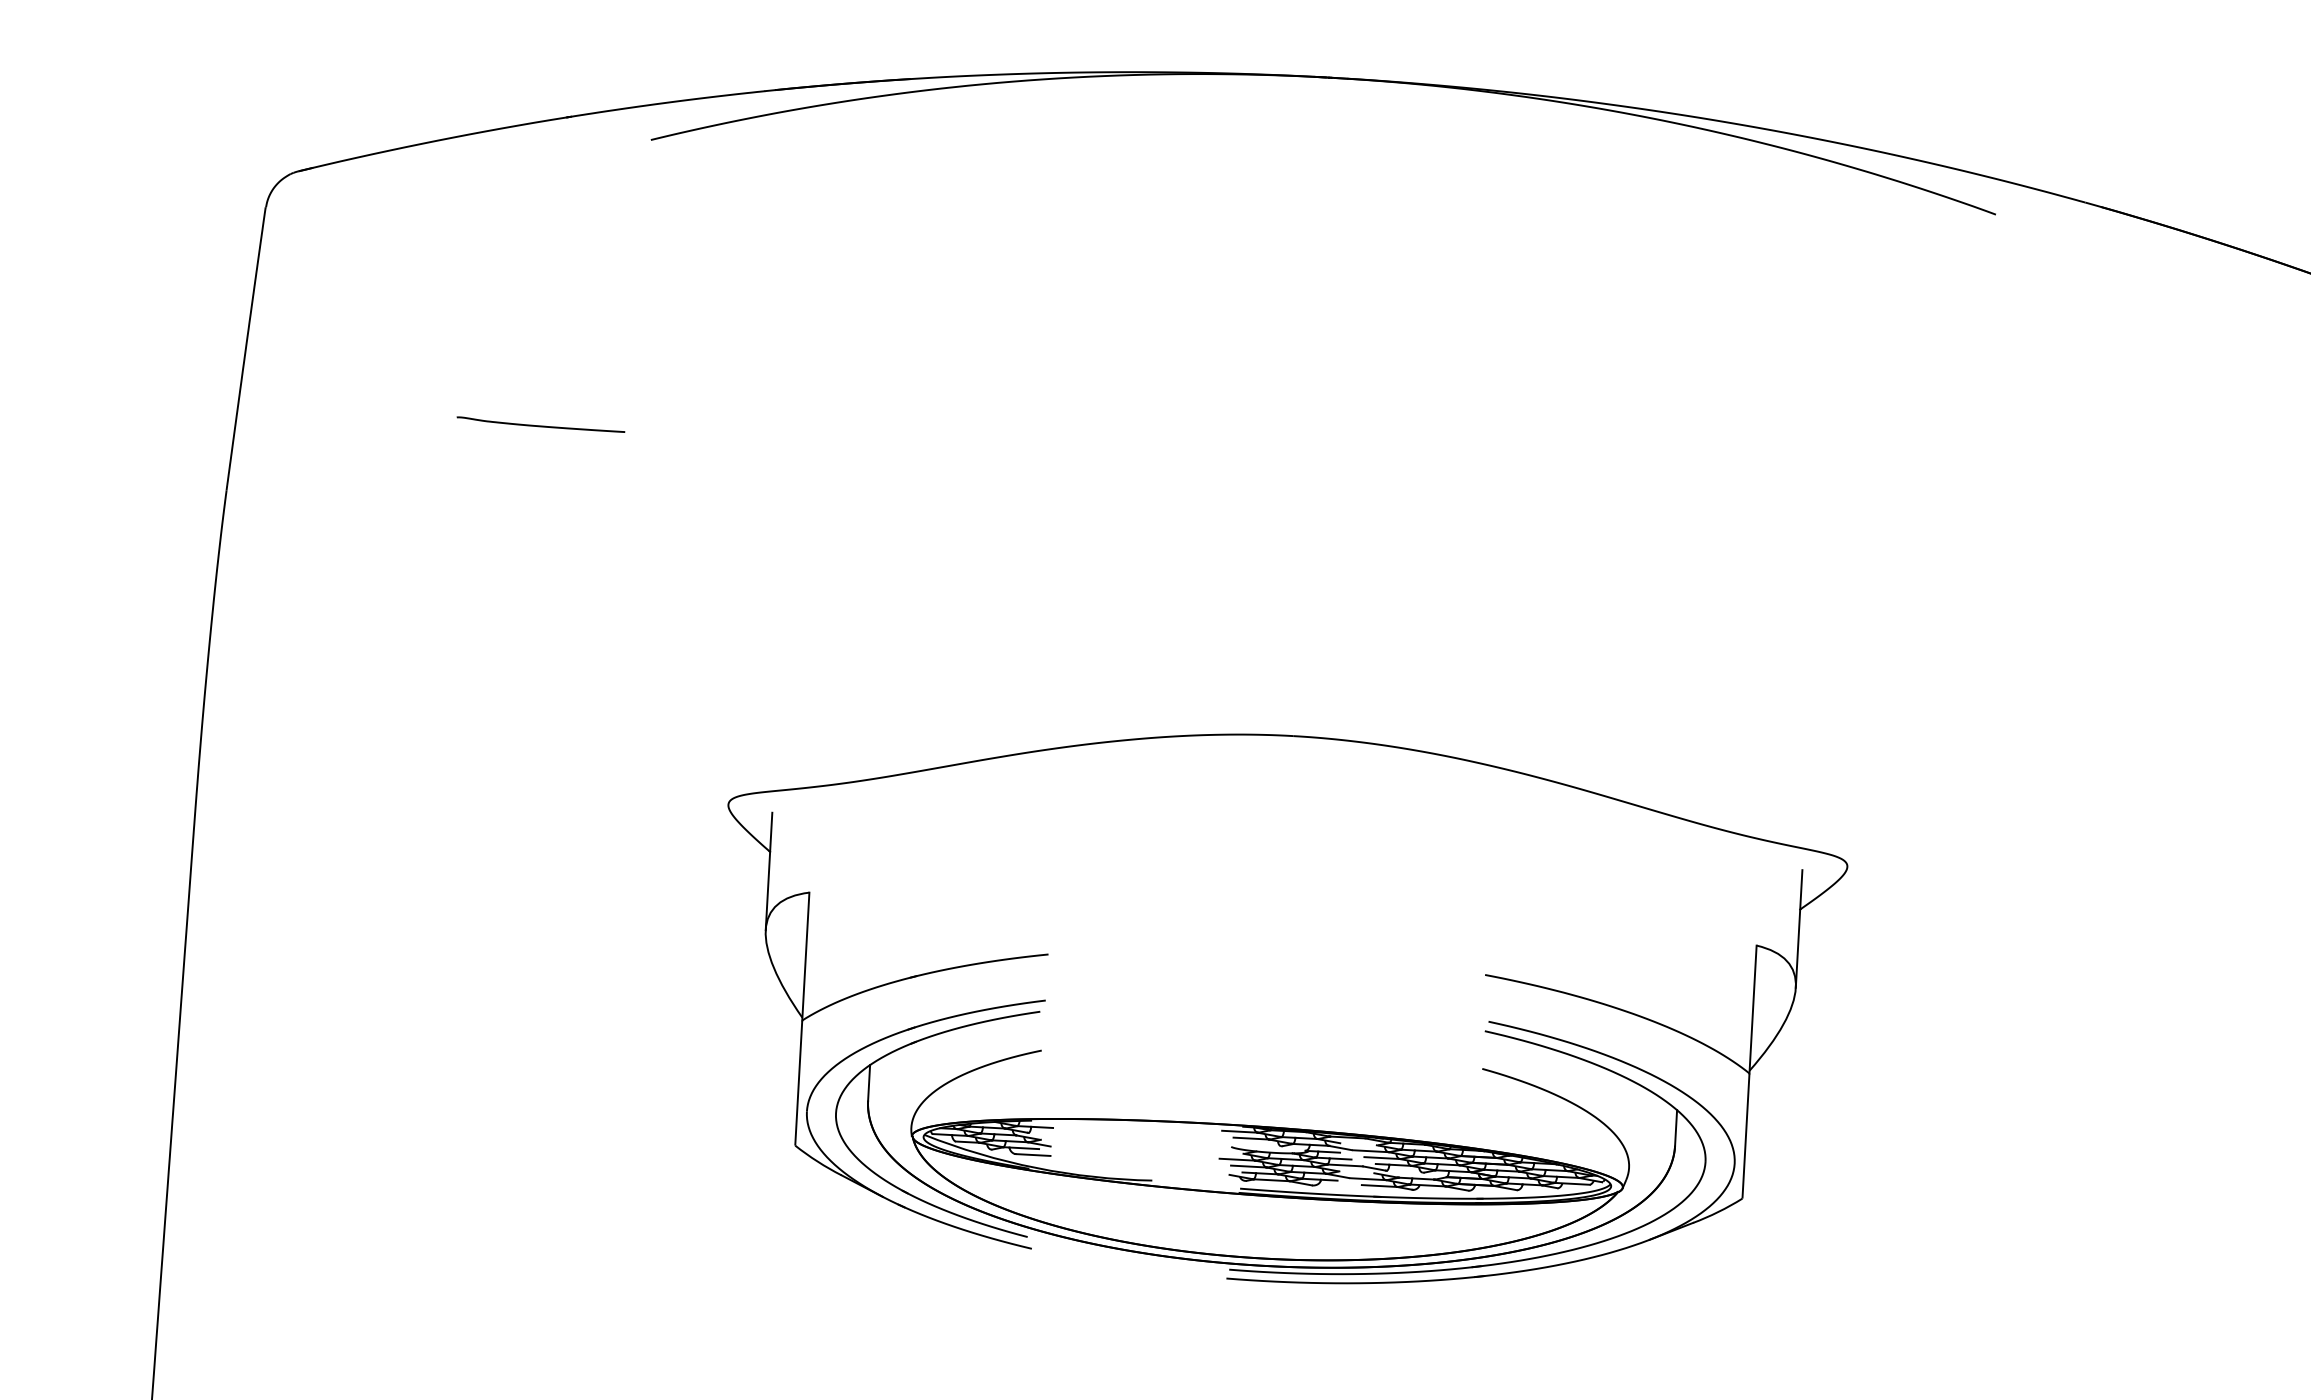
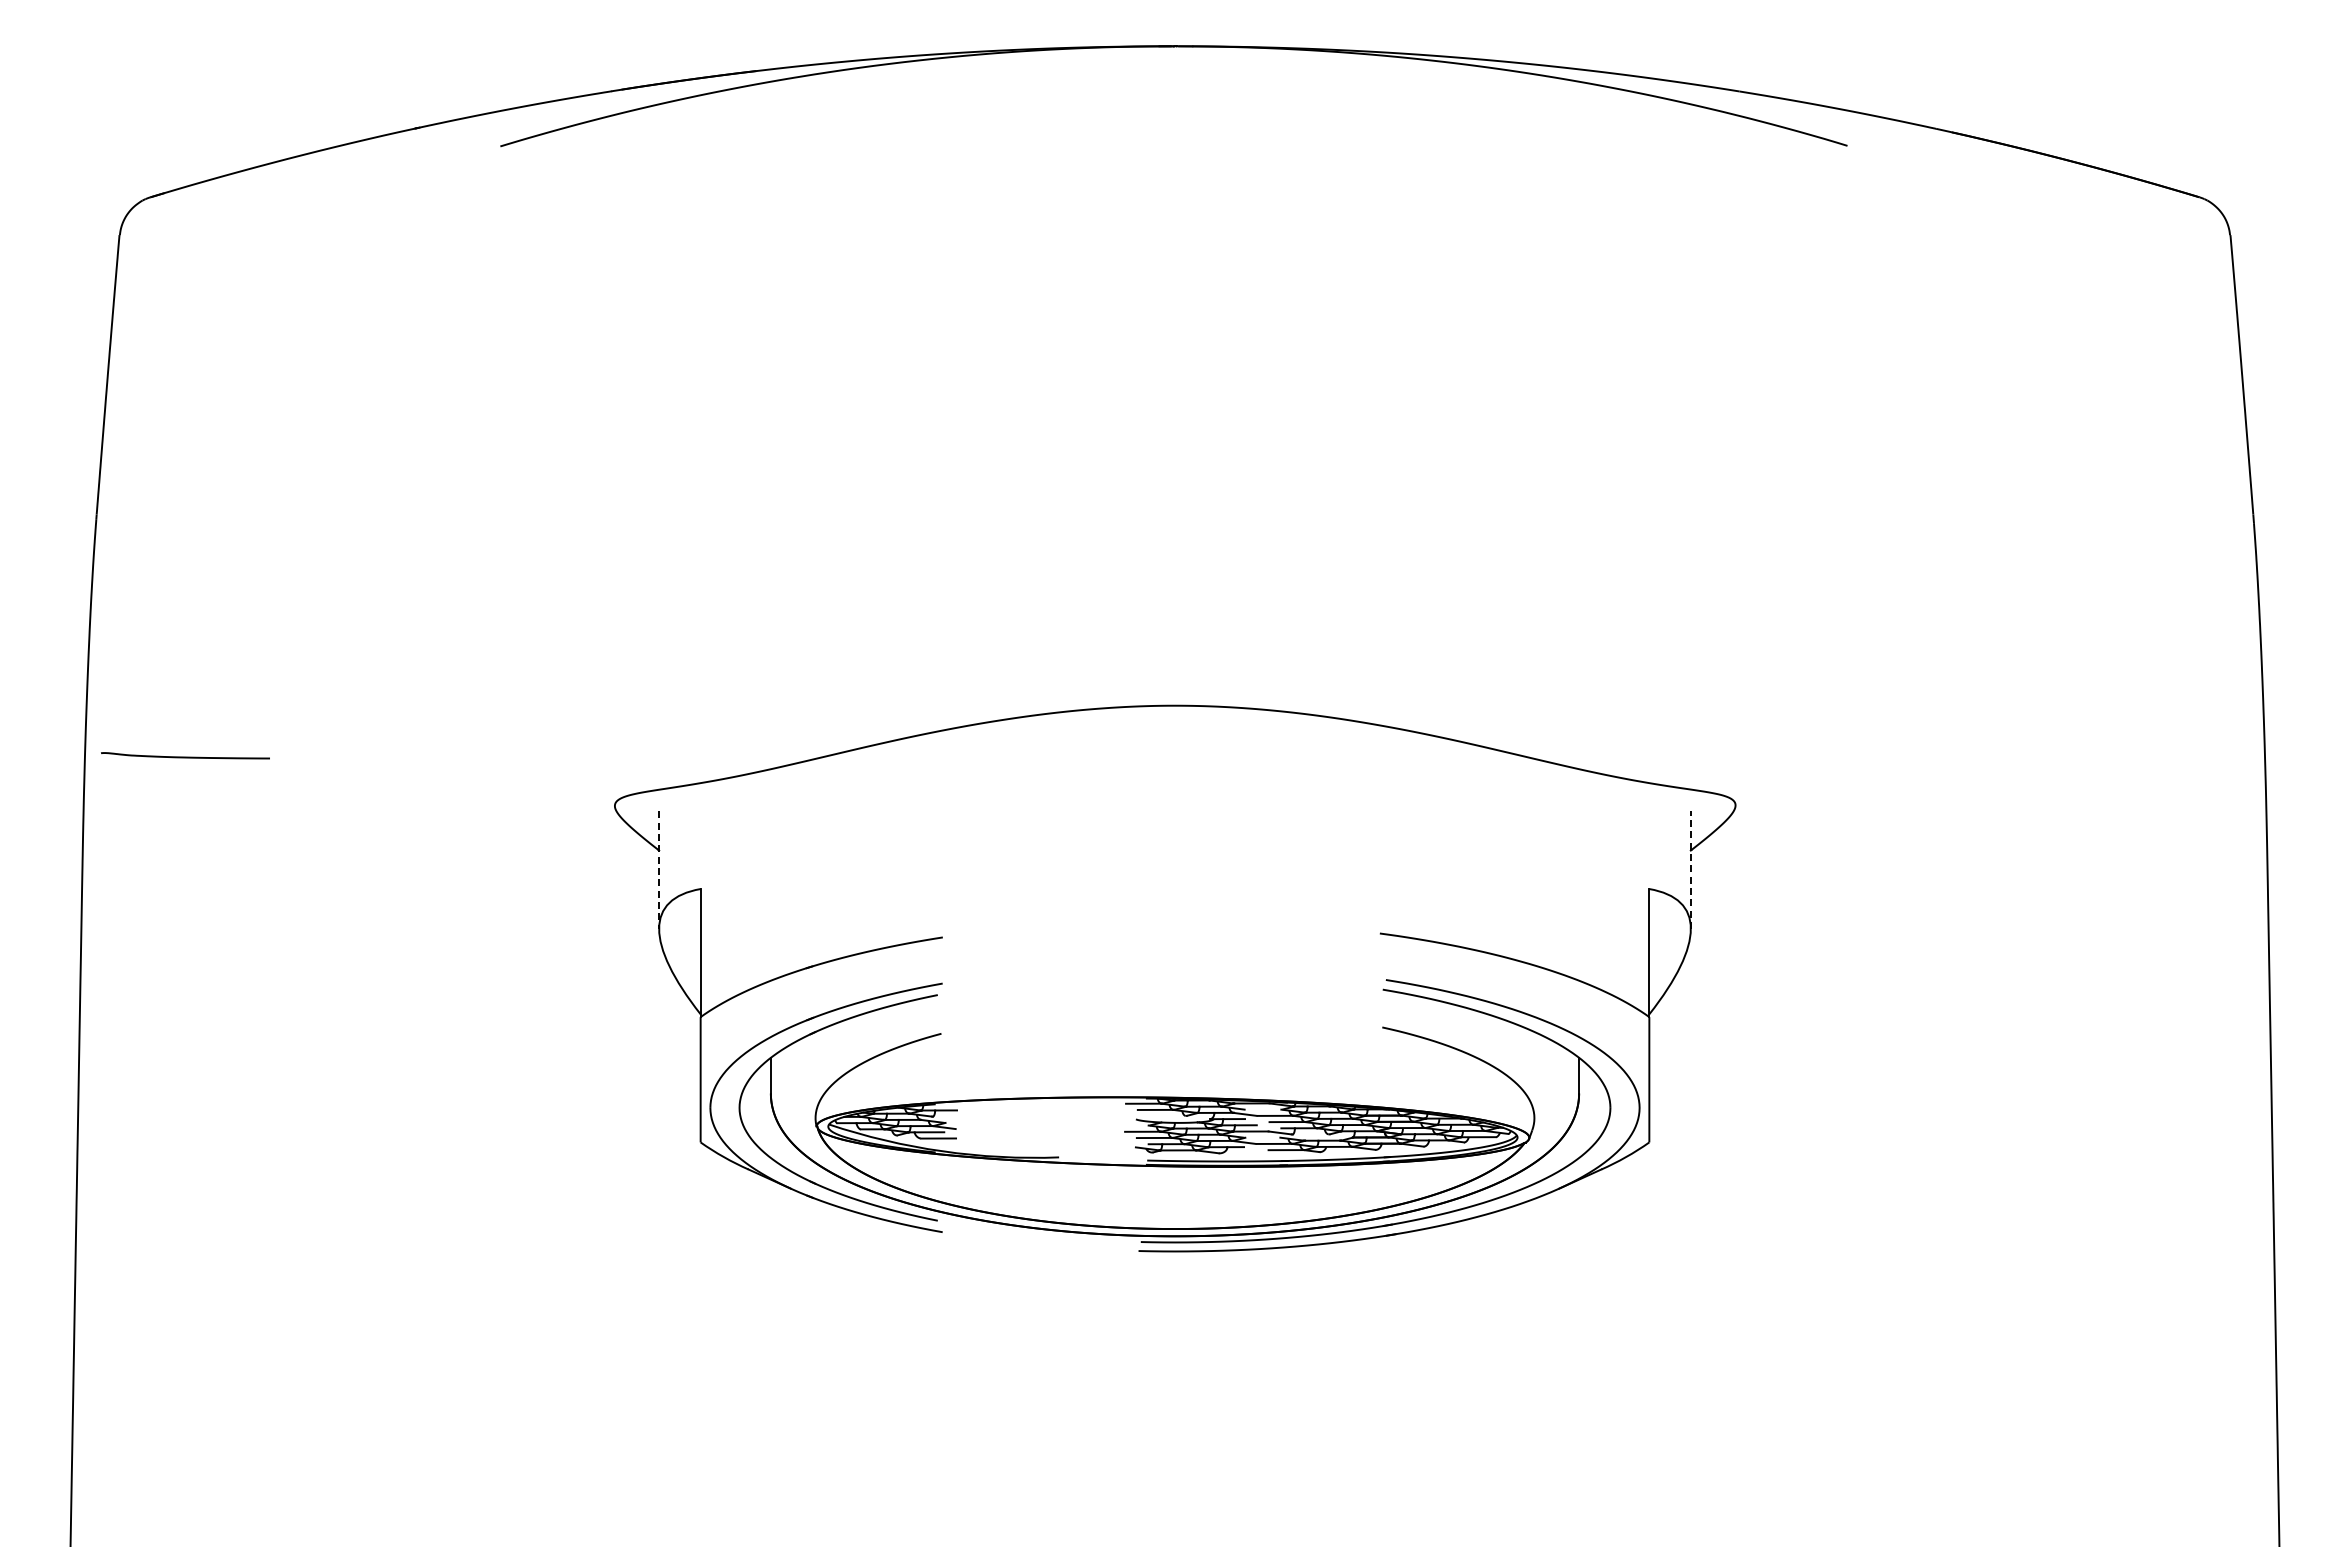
curve: (540, 425) -> (185, 756), moved
line: (769, 871) -> (659, 870), solid -> dashed
line: (1798, 929) -> (1690, 870), solid -> dashed

